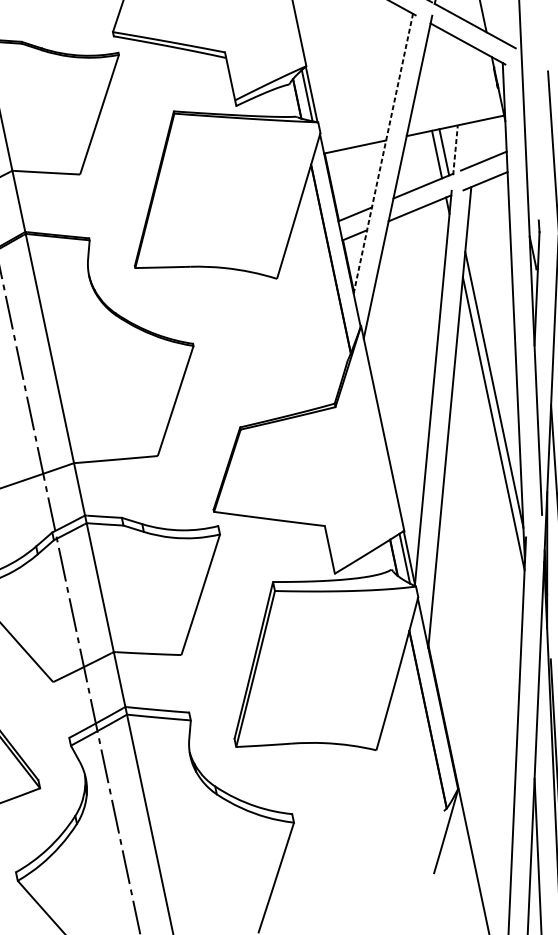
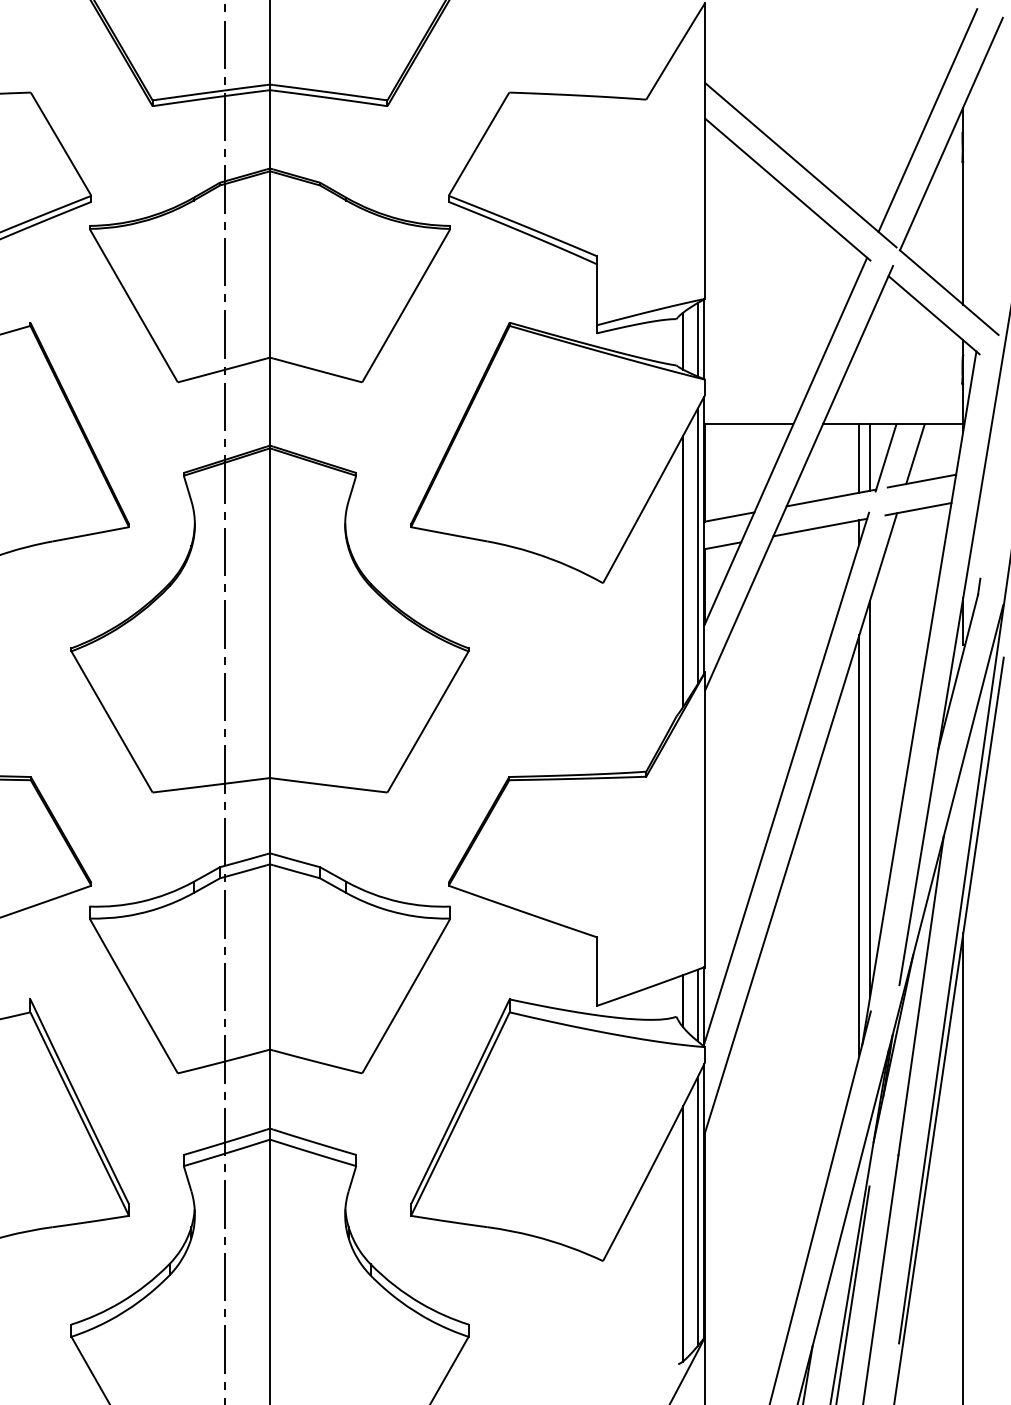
line: (475, 143) -> (915, 454), added
line: (455, 149) -> (886, 457), dashed -> solid
line: (383, 153) -> (785, 441), dashed -> solid
line: (337, 239) -> (697, 546), added
line: (434, 701) -> (697, 1211), added

